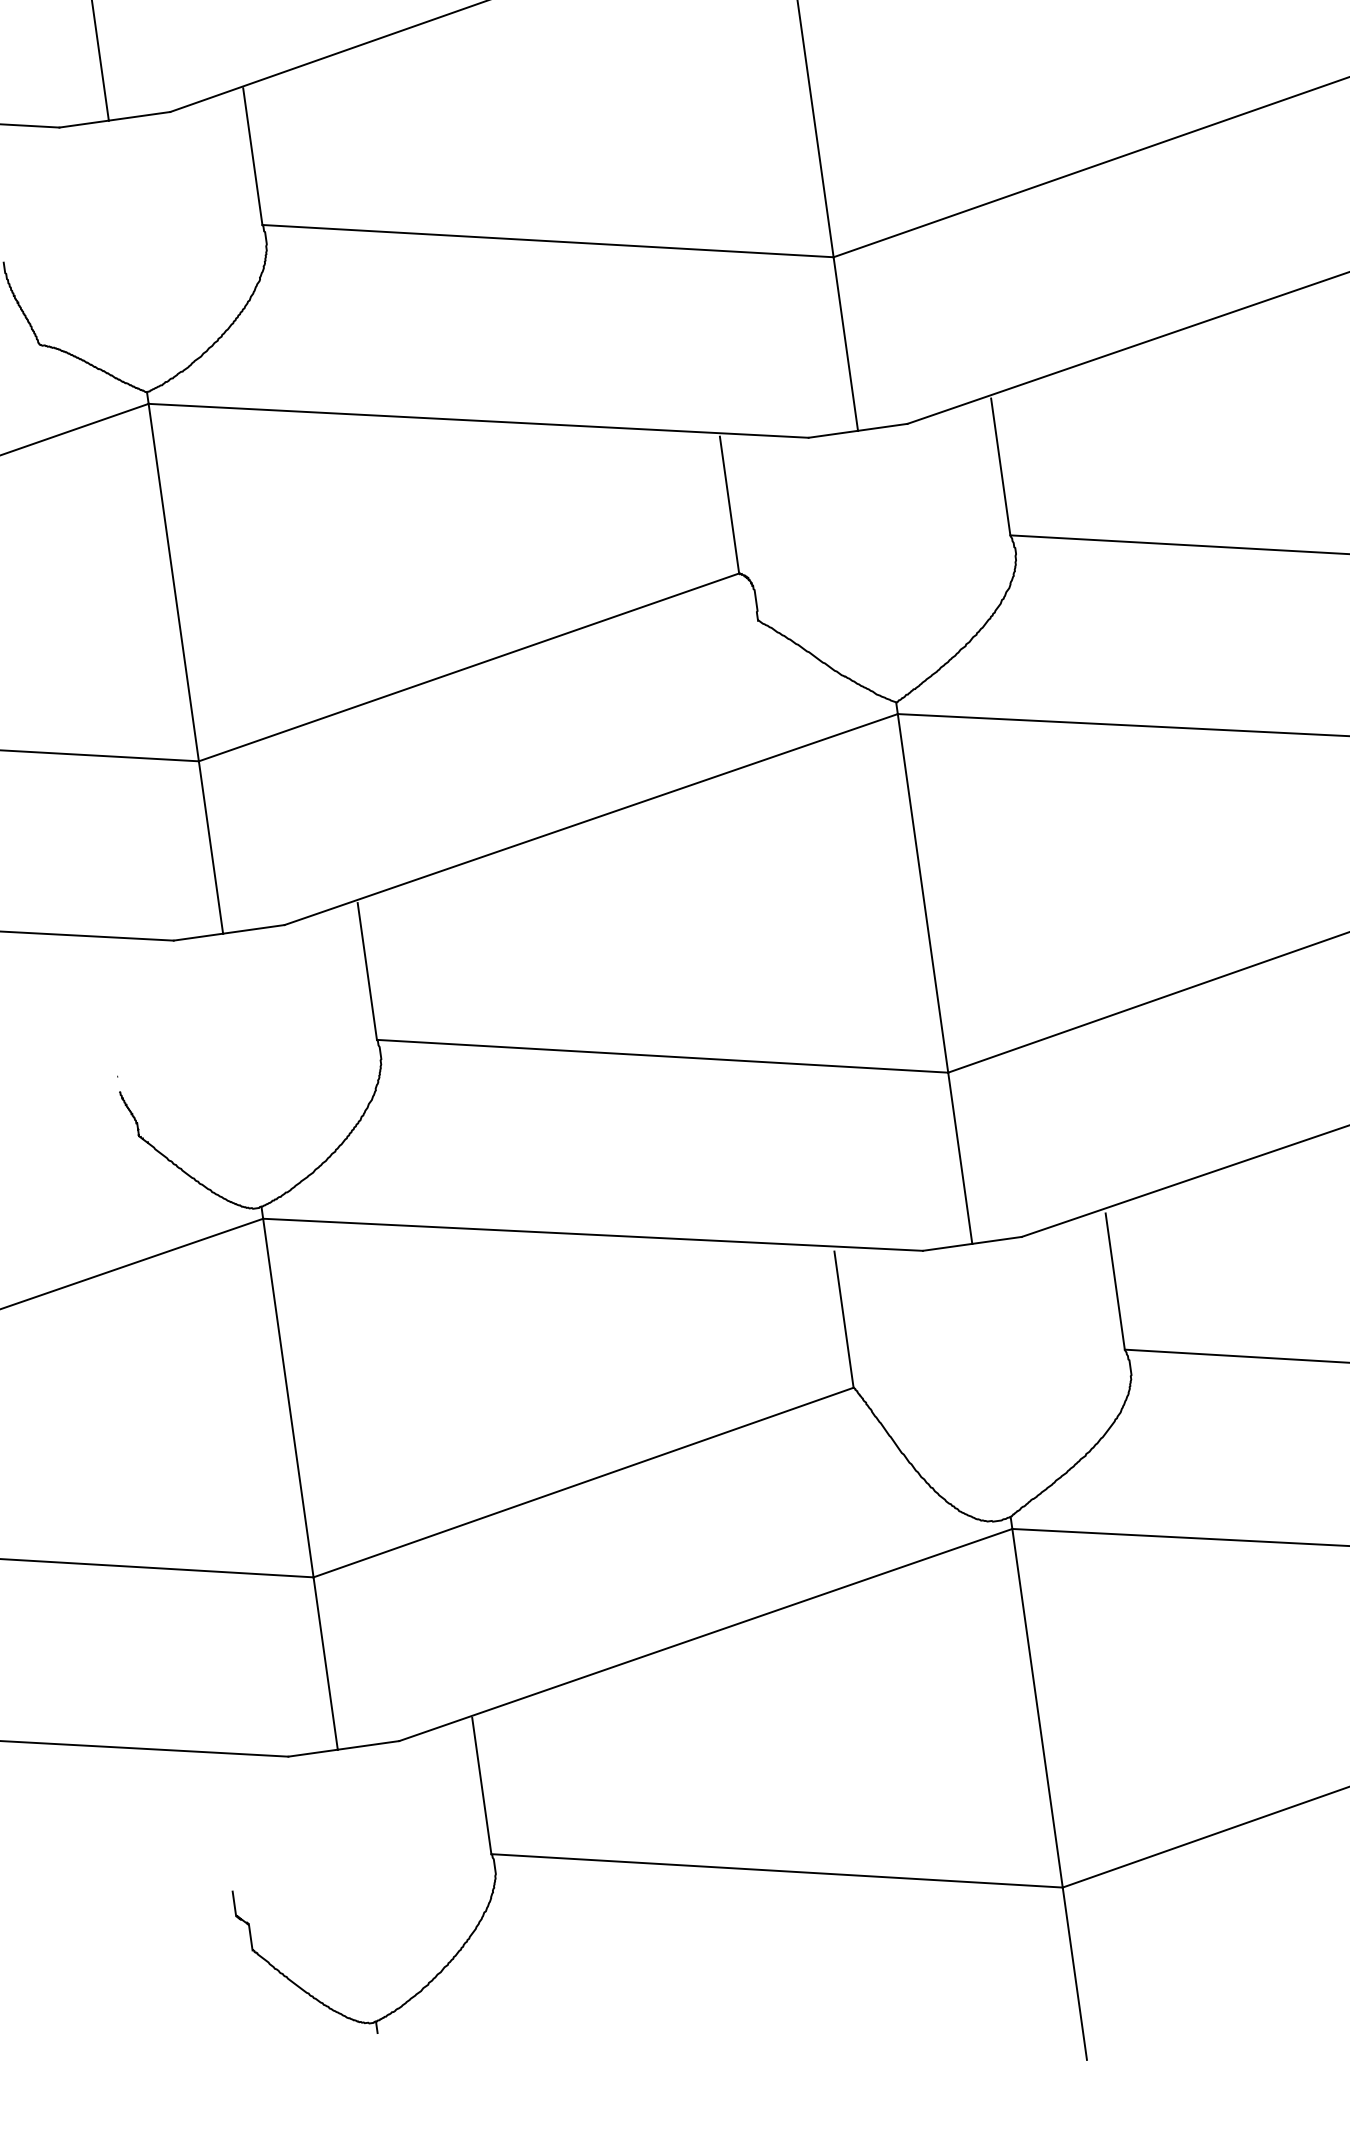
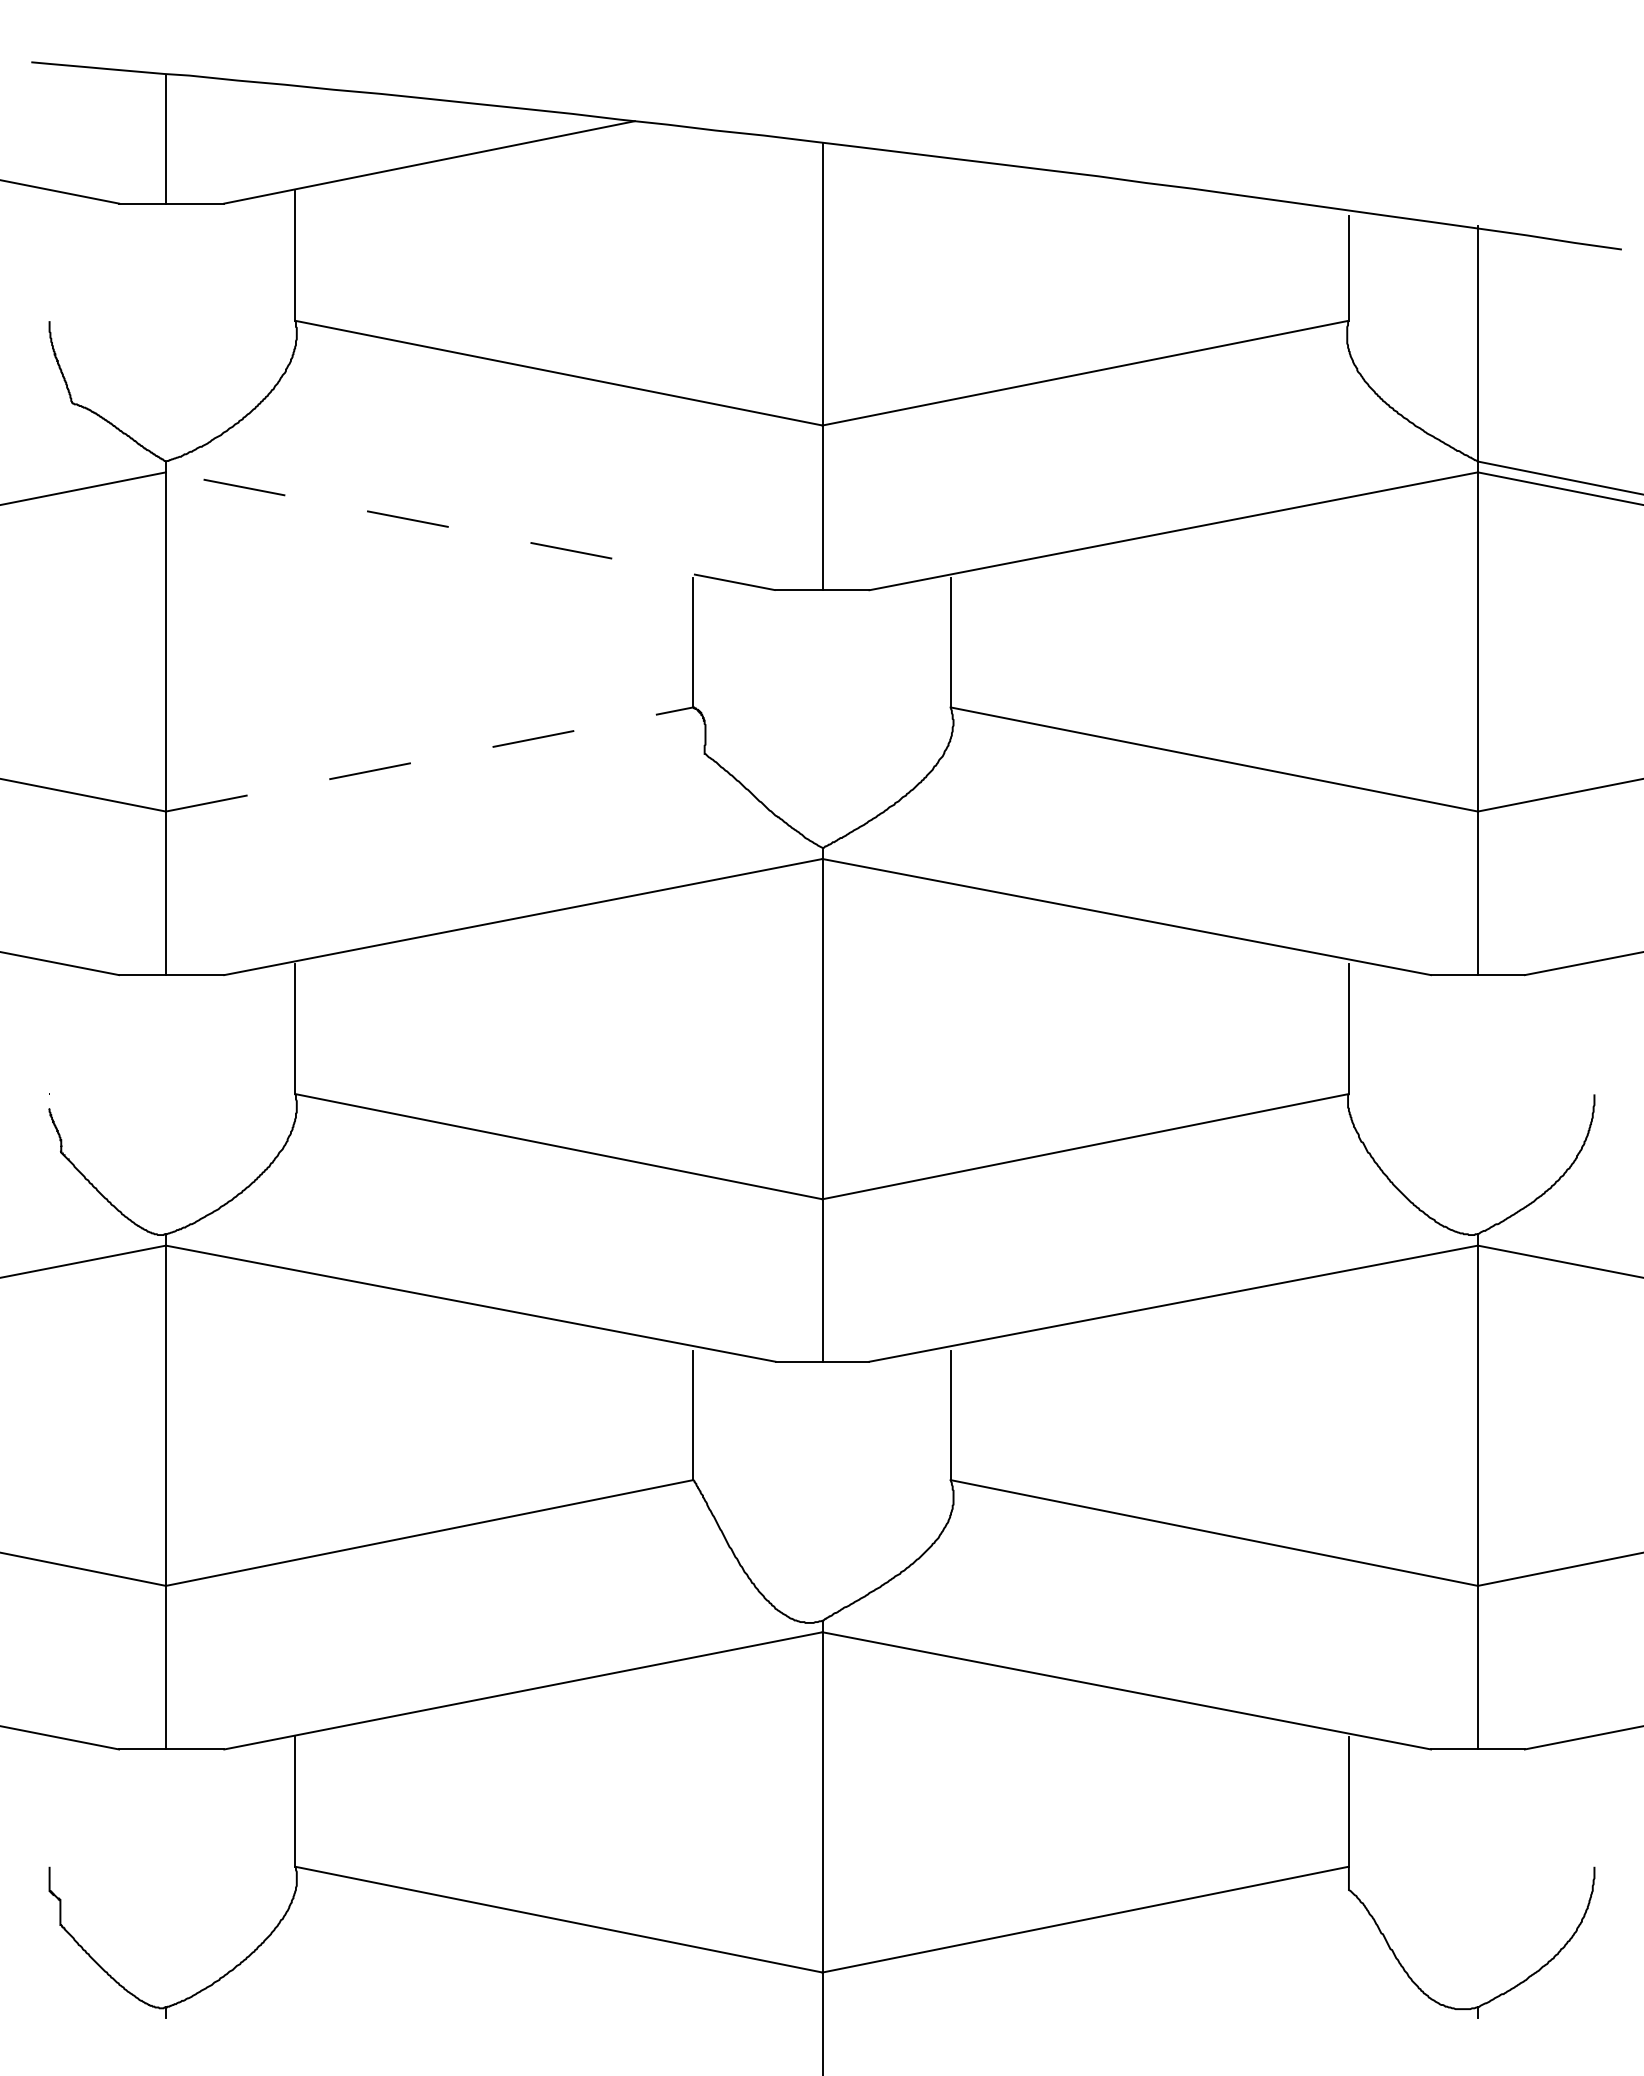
line: (478, 421) -> (470, 531), solid -> dashed
line: (468, 667) -> (429, 759), solid -> dashed

